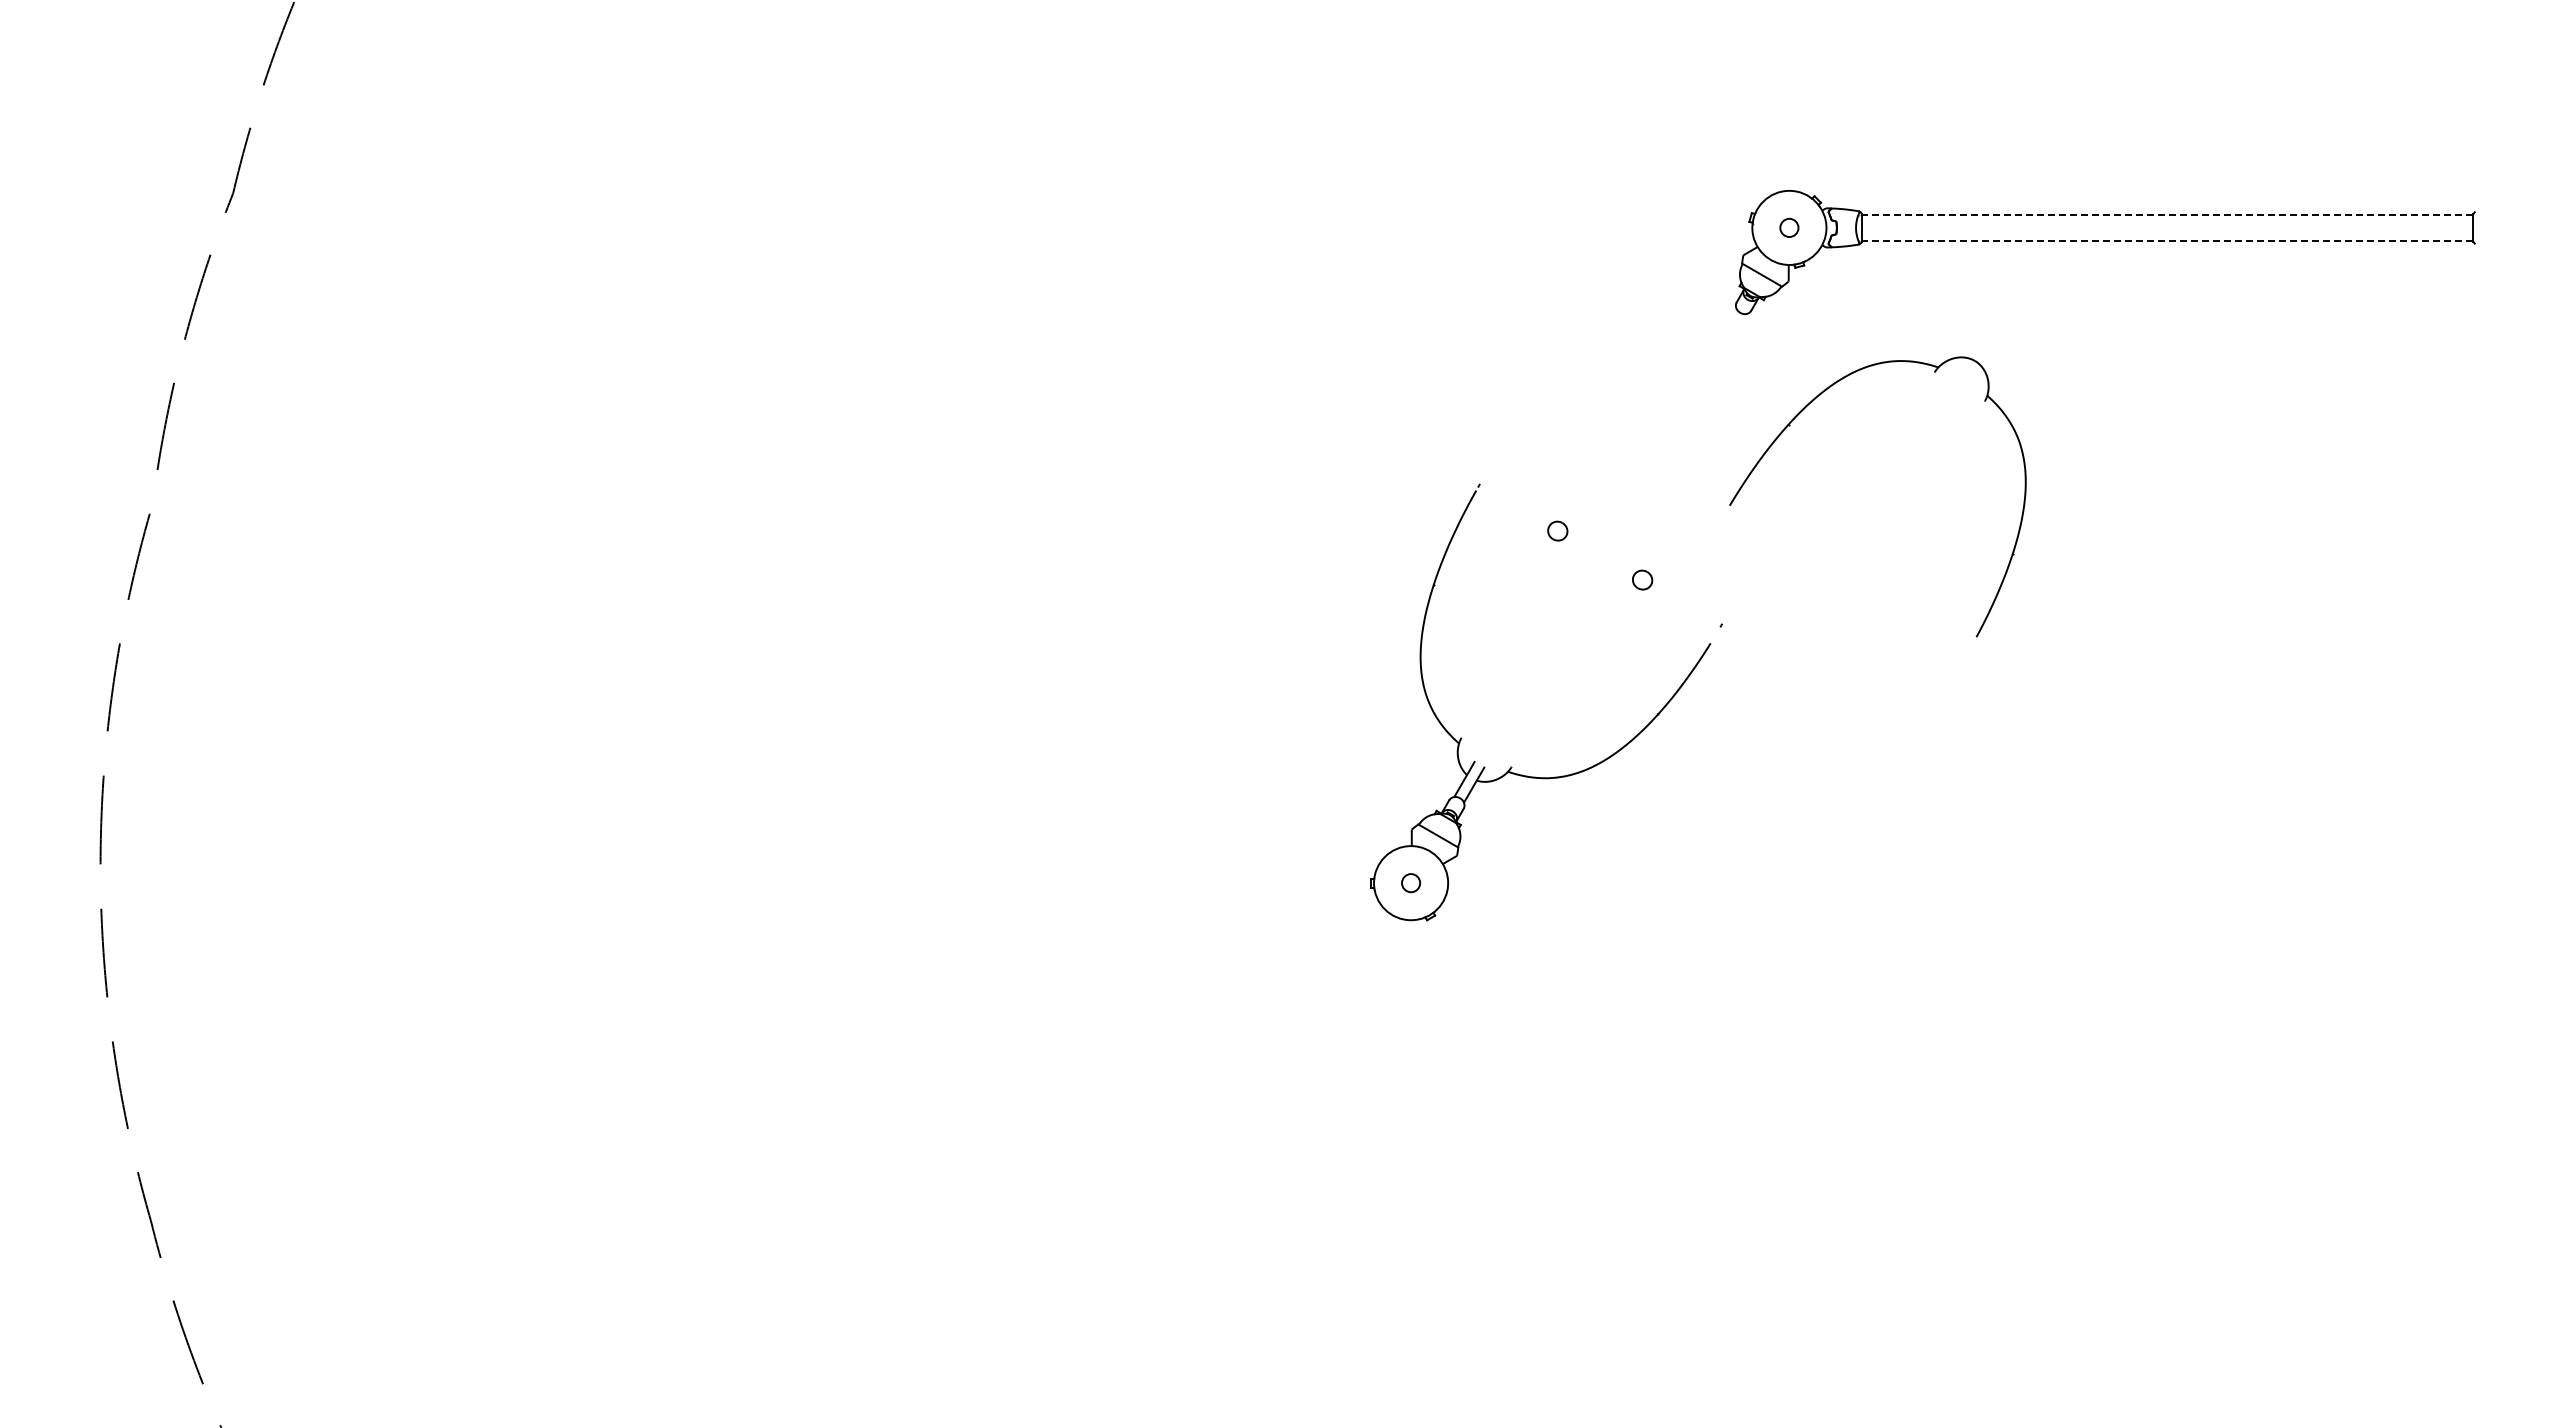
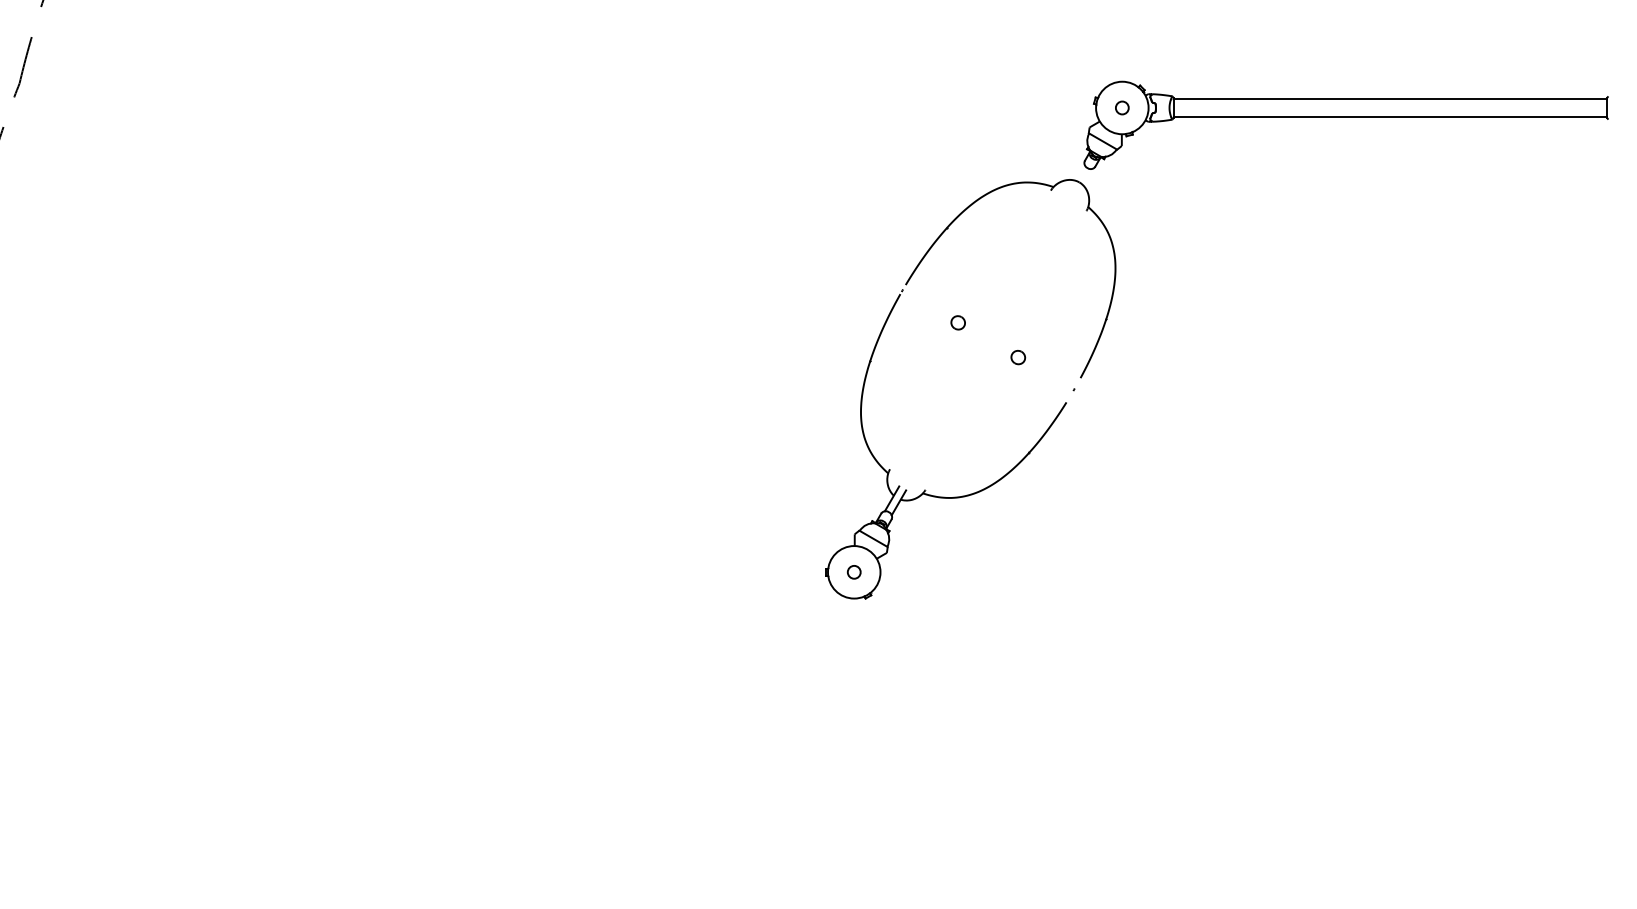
line: (2167, 214) -> (1390, 98), dashed -> solid
line: (2167, 241) -> (1390, 117), dashed -> solid
part: (1790, 425) -> (948, 228), moved

